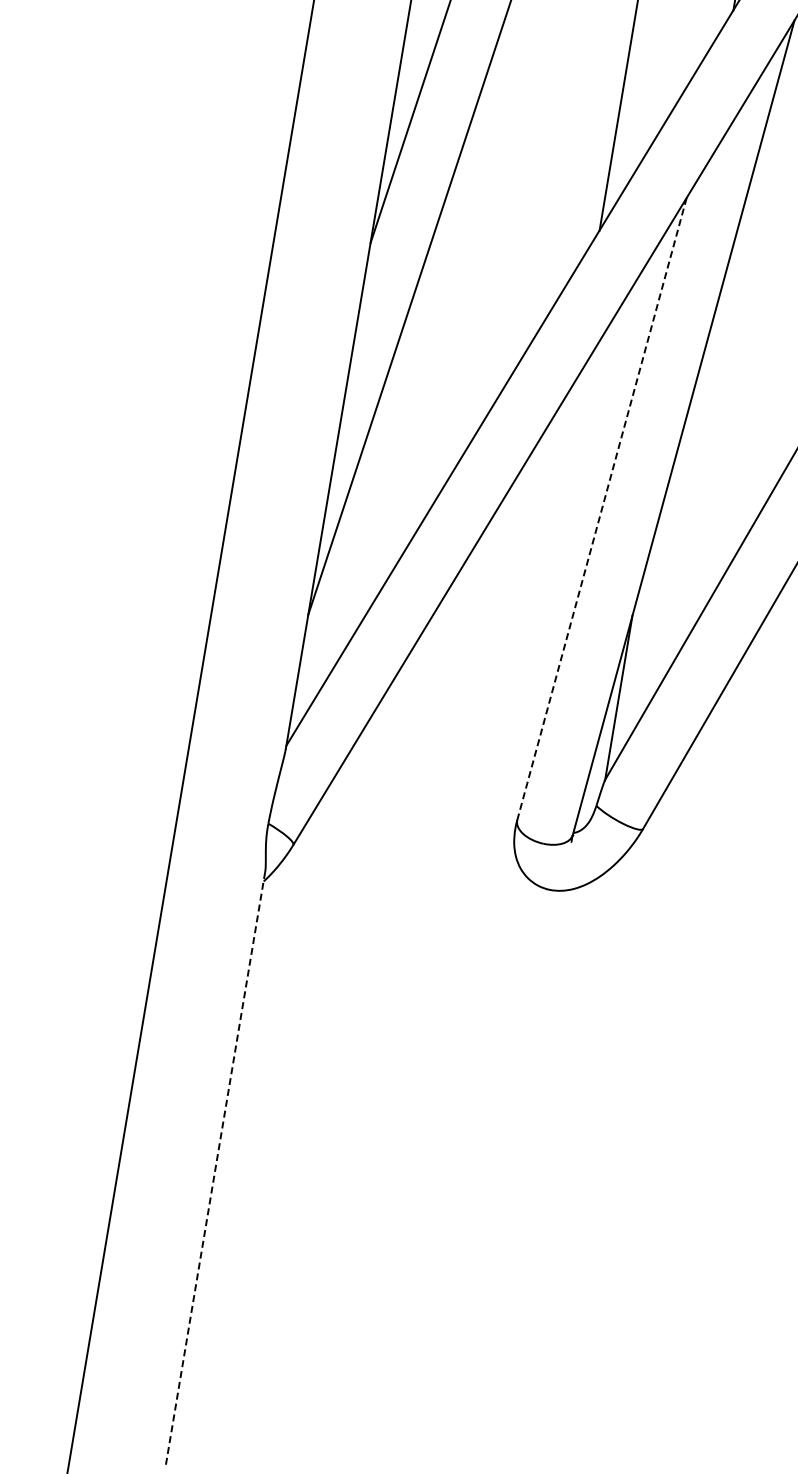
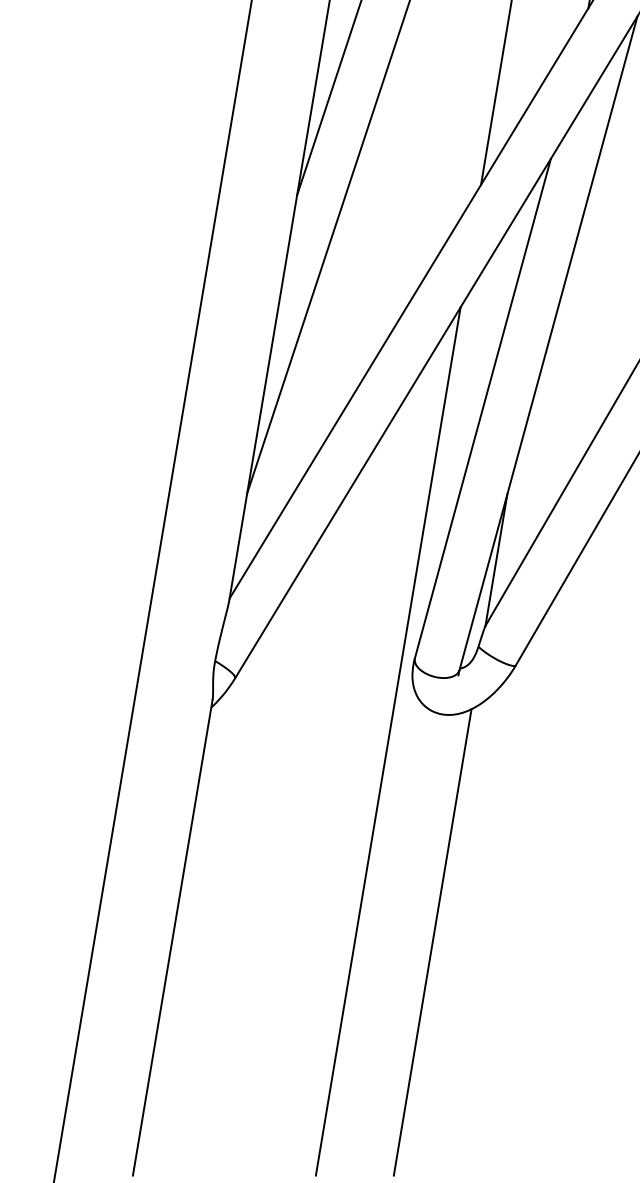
line: (601, 509) -> (482, 408), dashed -> solid
line: (483, 923) -> (387, 741), added
line: (215, 1167) -> (172, 937), dashed -> solid
line: (539, 1173) -> (432, 941), added

